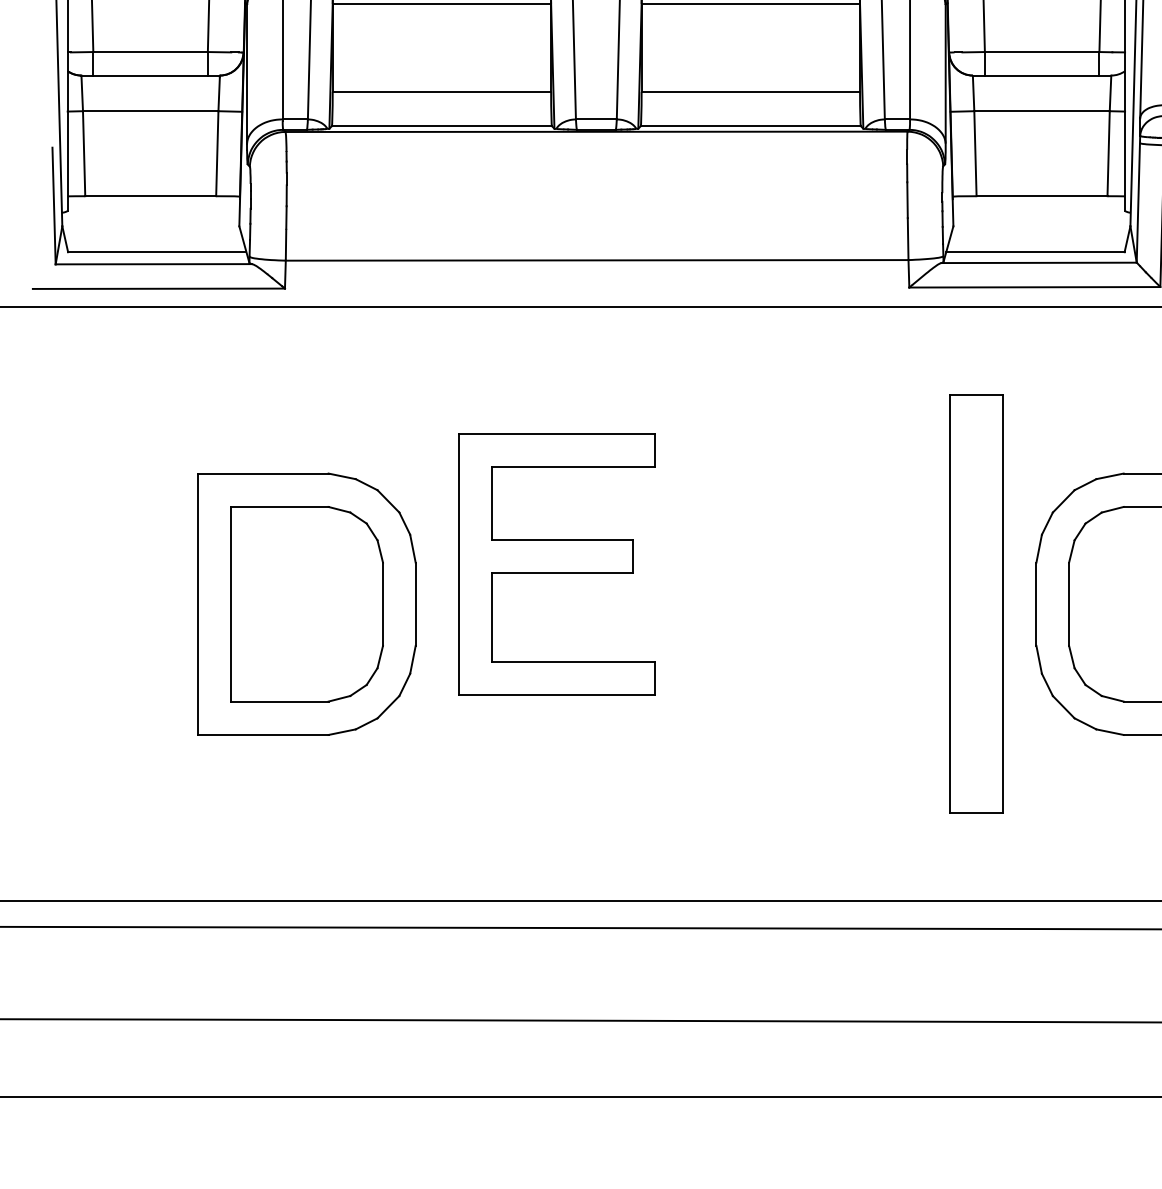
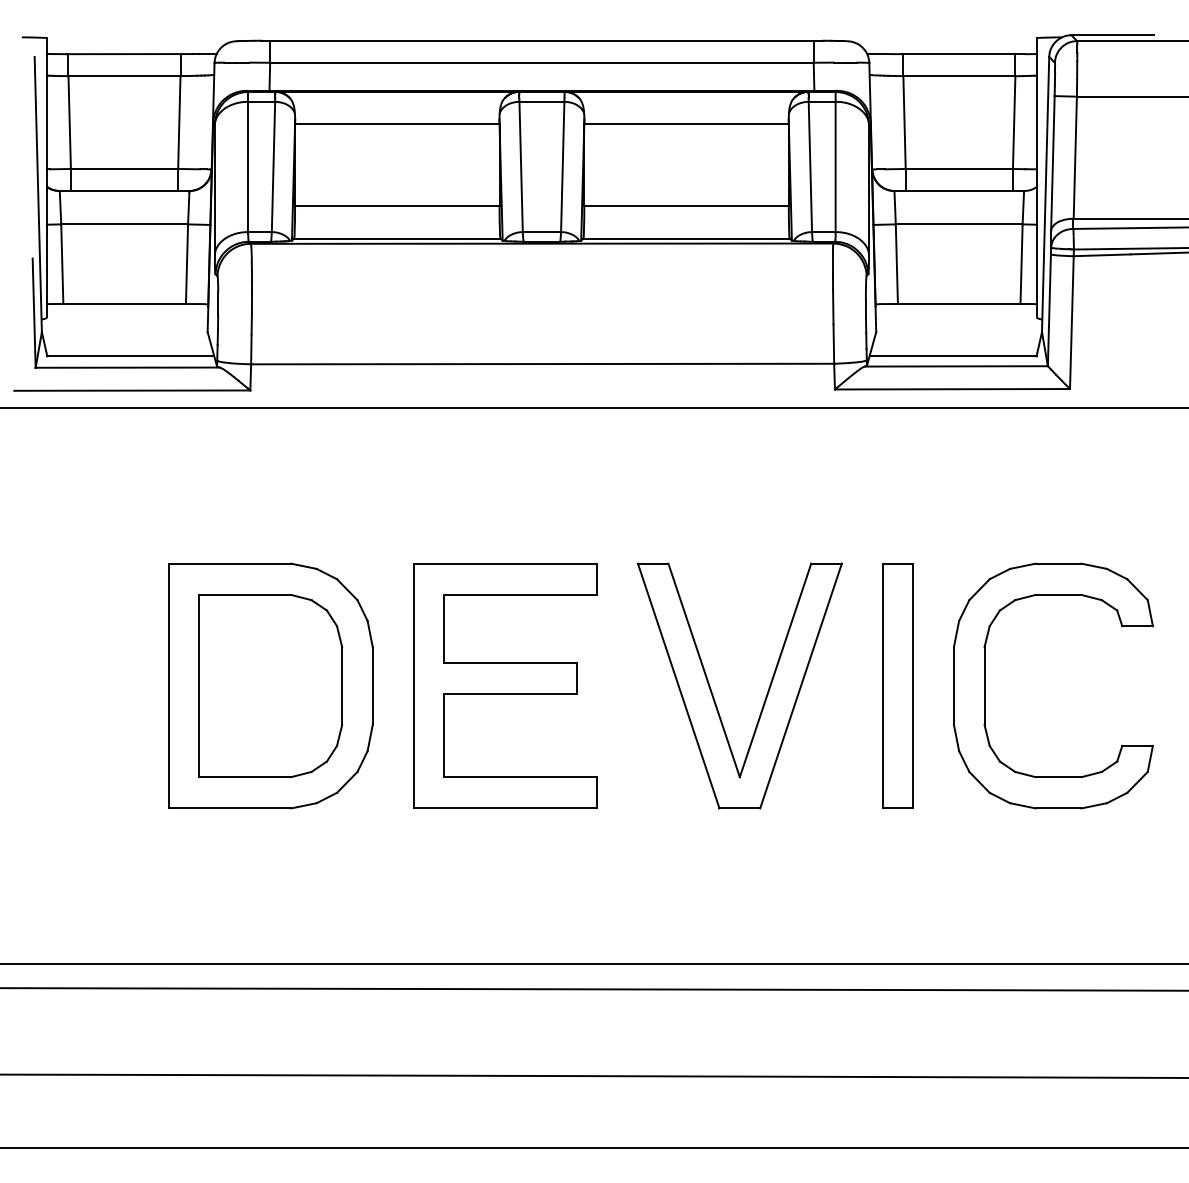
part: (557, 564) -> (505, 685), moved
part: (976, 603) -> (897, 685), size x0.62
part: (779, 613) -> (713, 694), added

